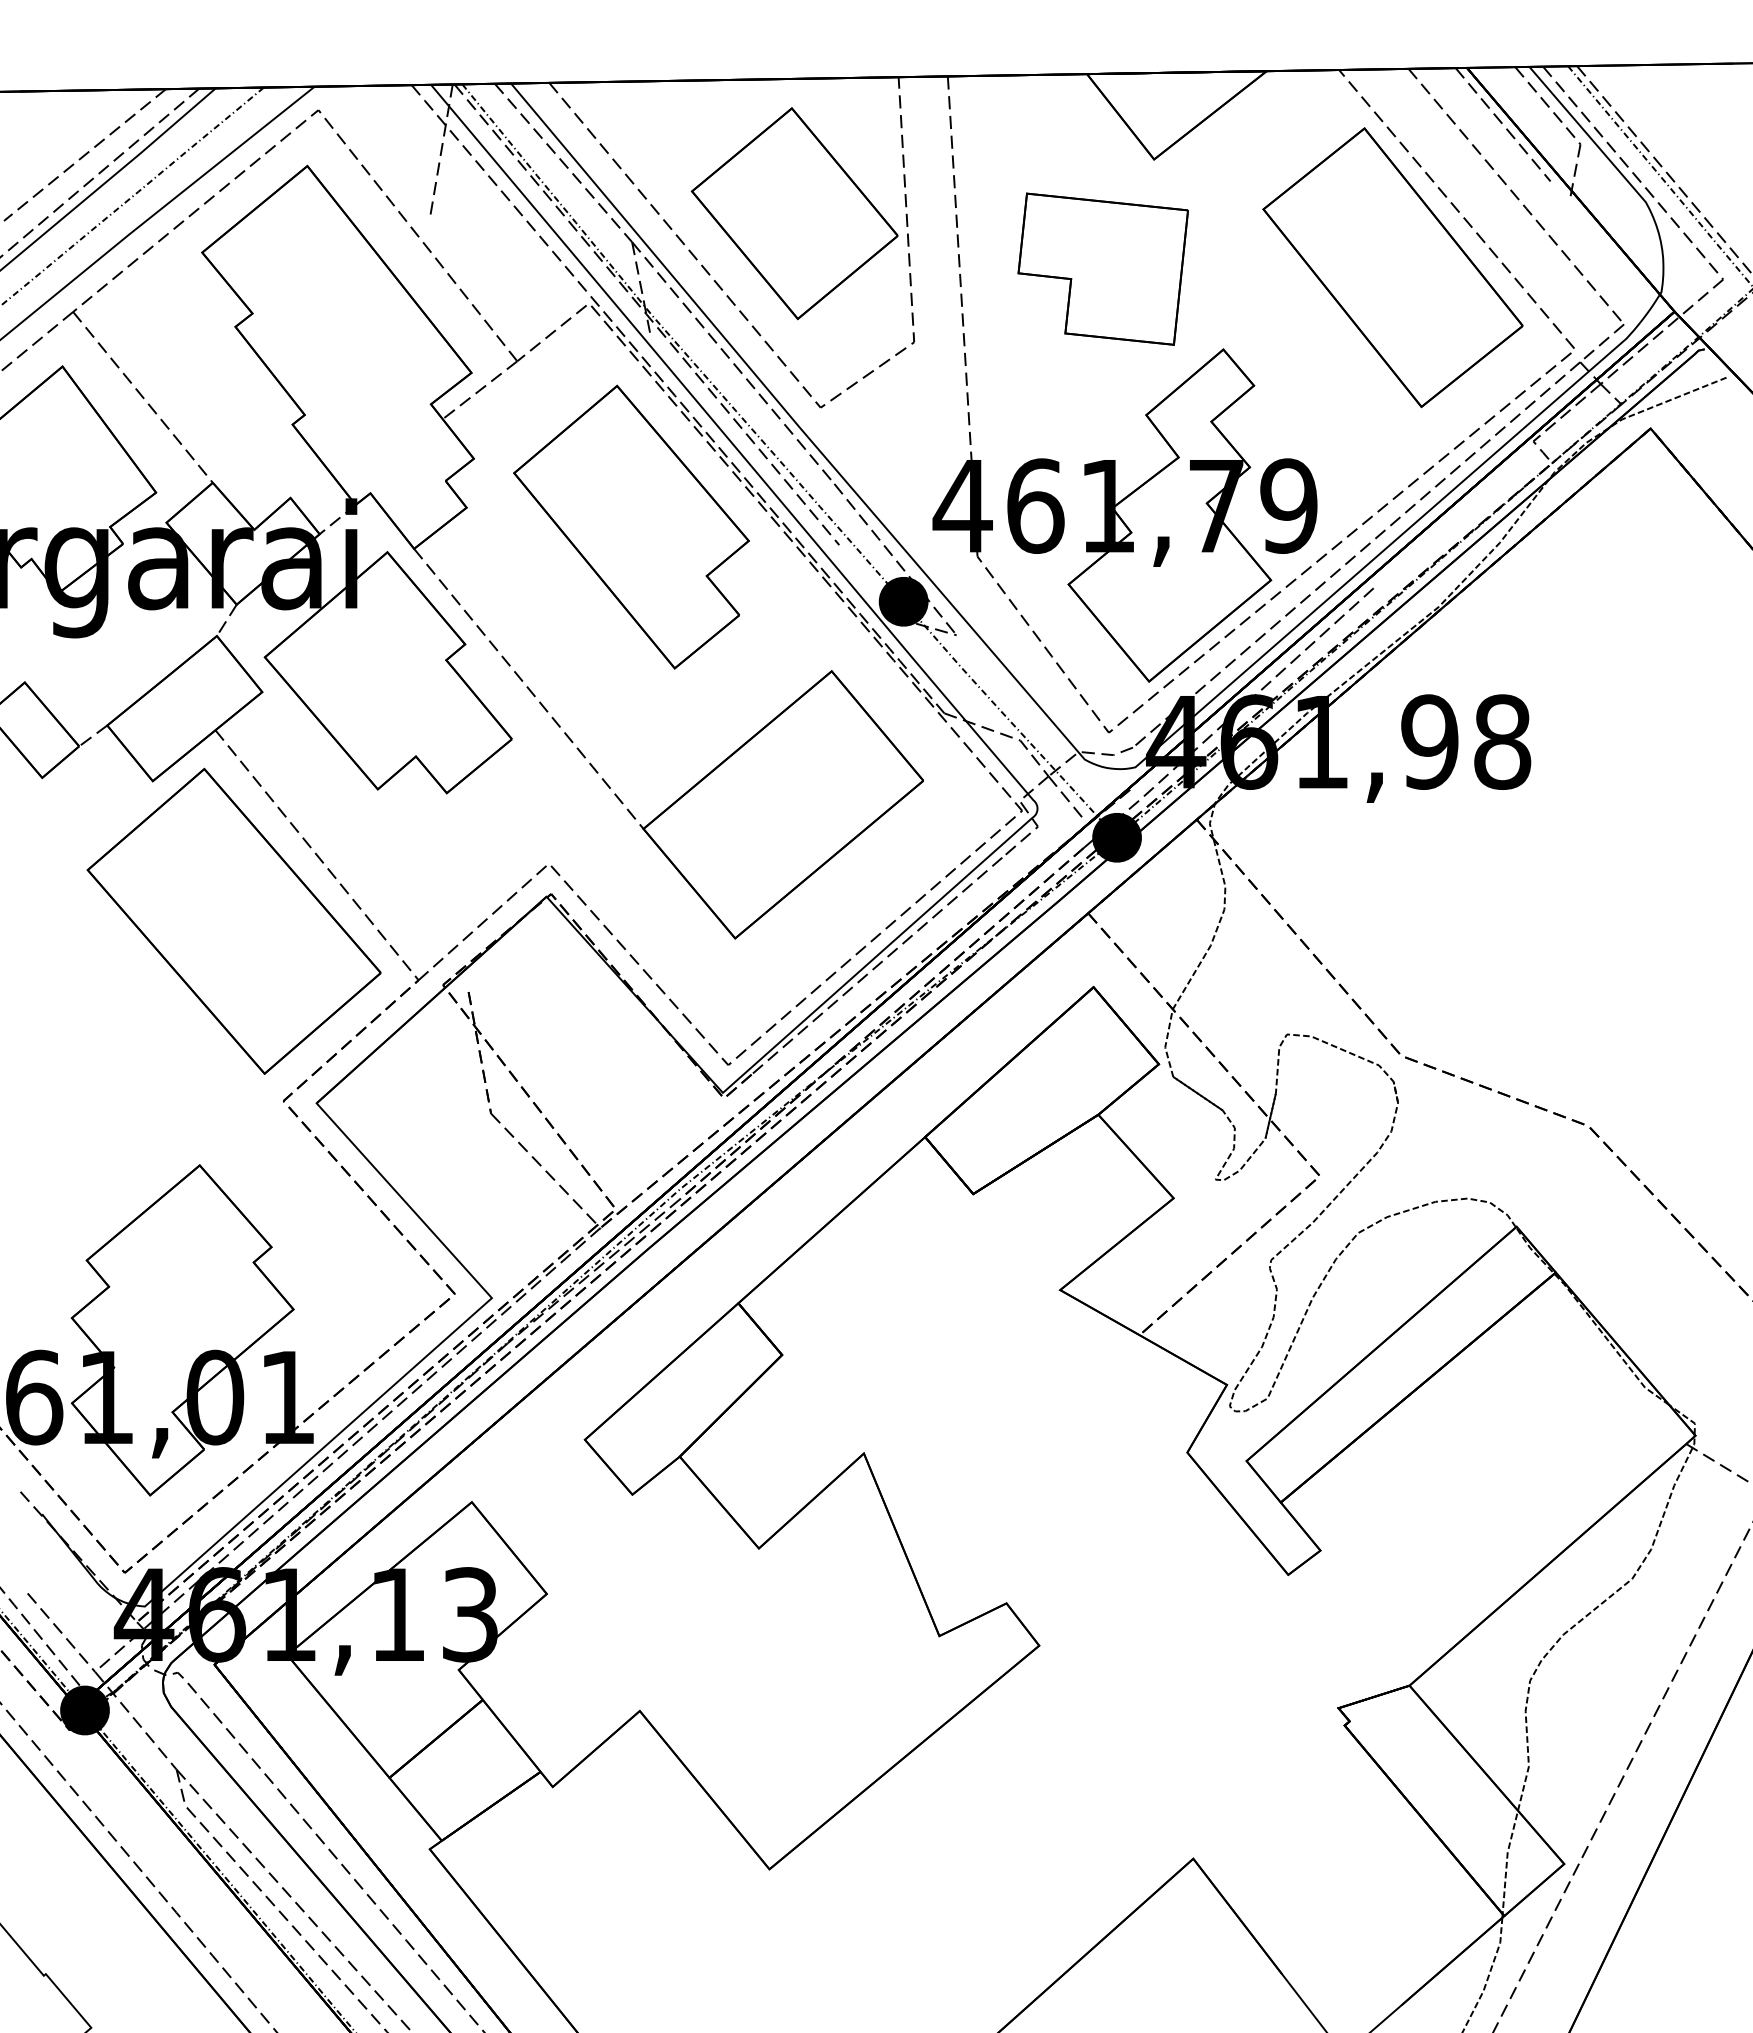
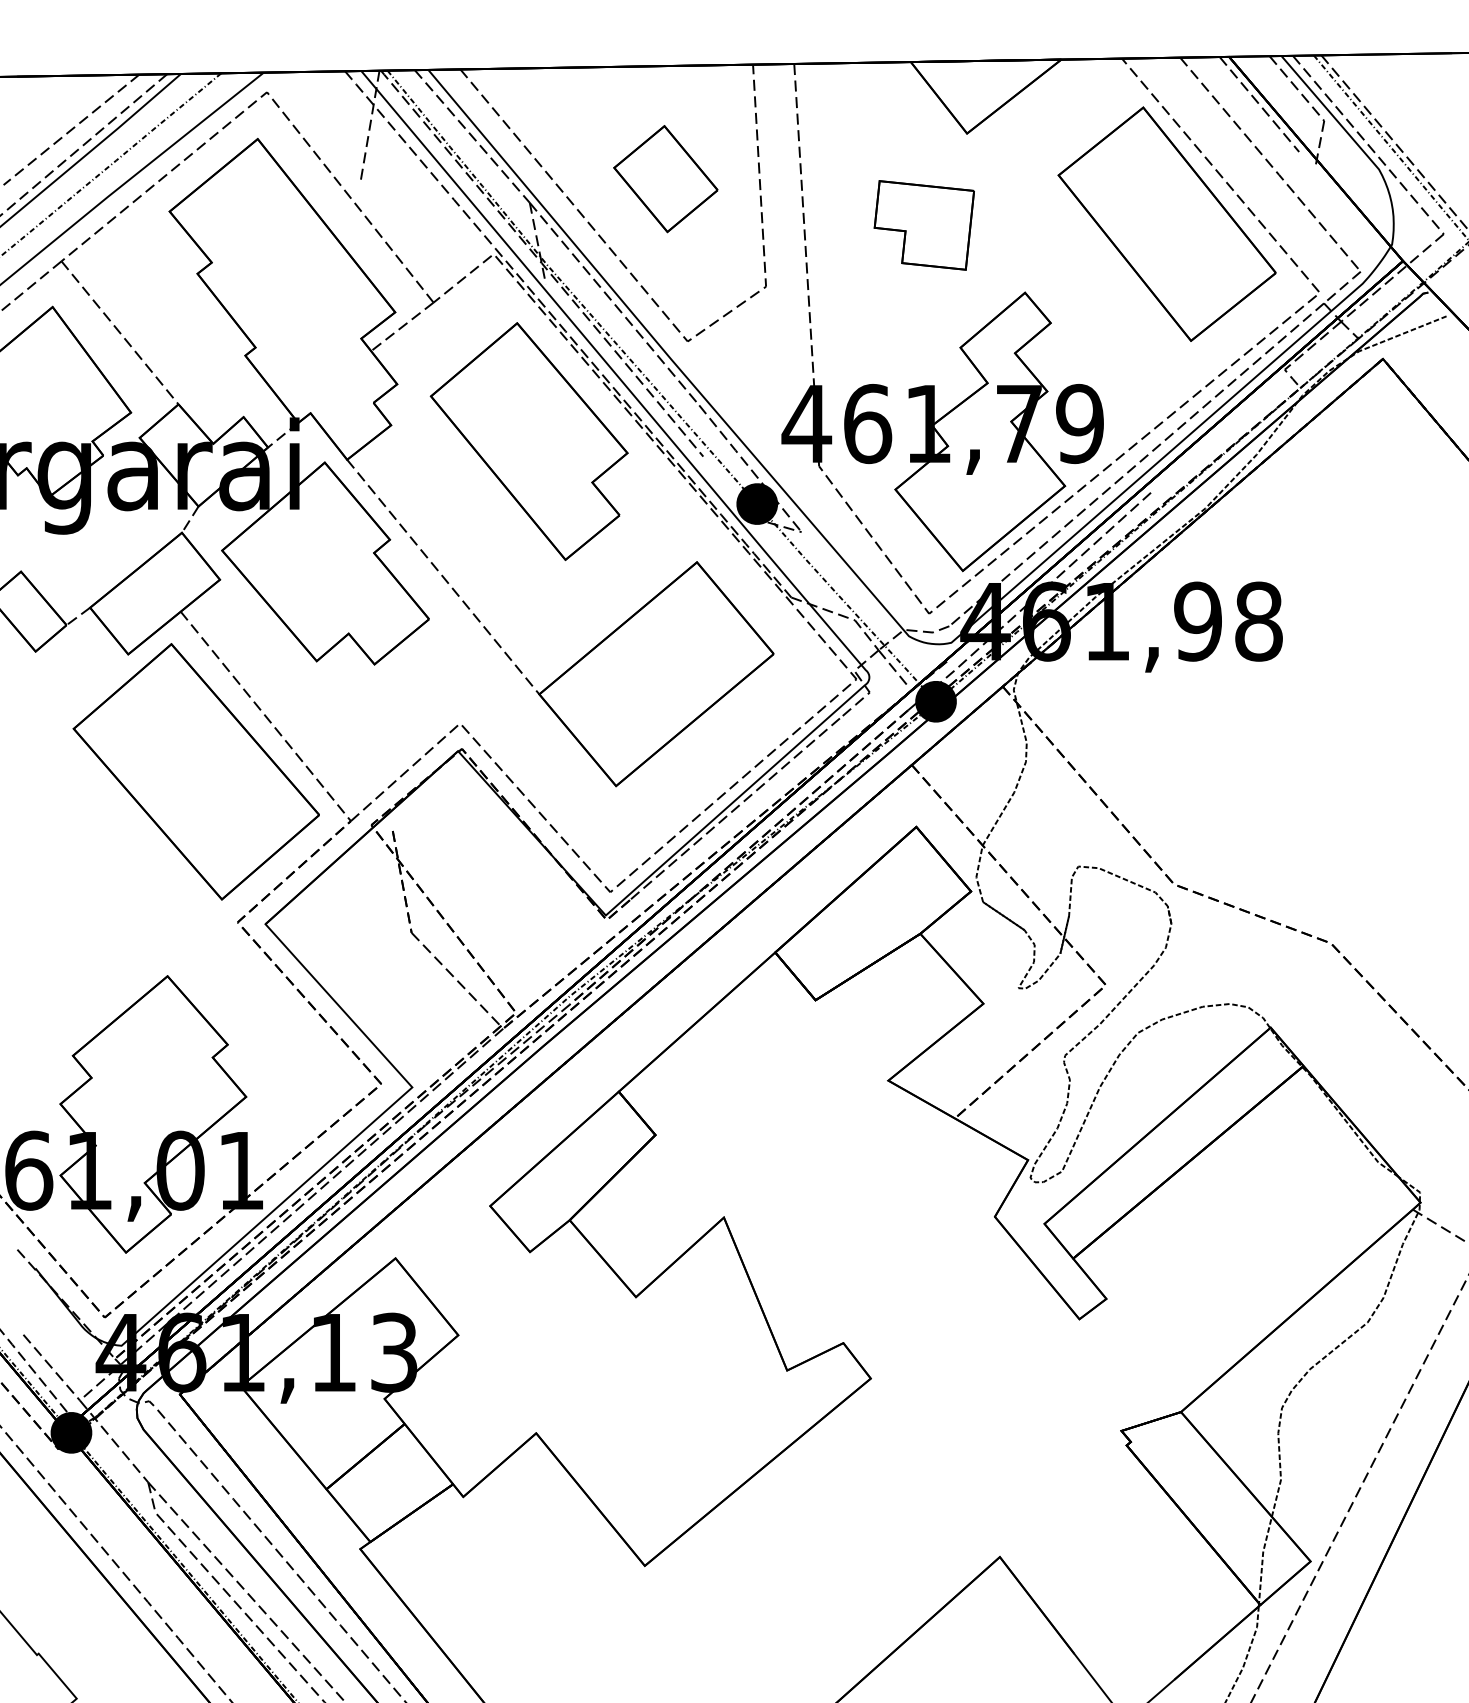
part: (794, 213) -> (665, 178), size x0.6
part: (1102, 268) -> (923, 224), size x0.7

